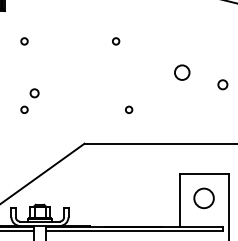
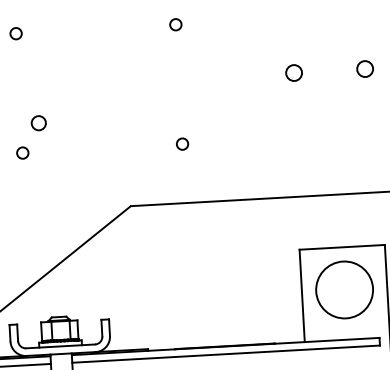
circle: (181, 72) -> (292, 72), size x0.62
circle: (222, 84) -> (364, 68), moved
circle: (129, 109) -> (183, 143), moved
circle: (203, 198) -> (343, 290), size x1.67

